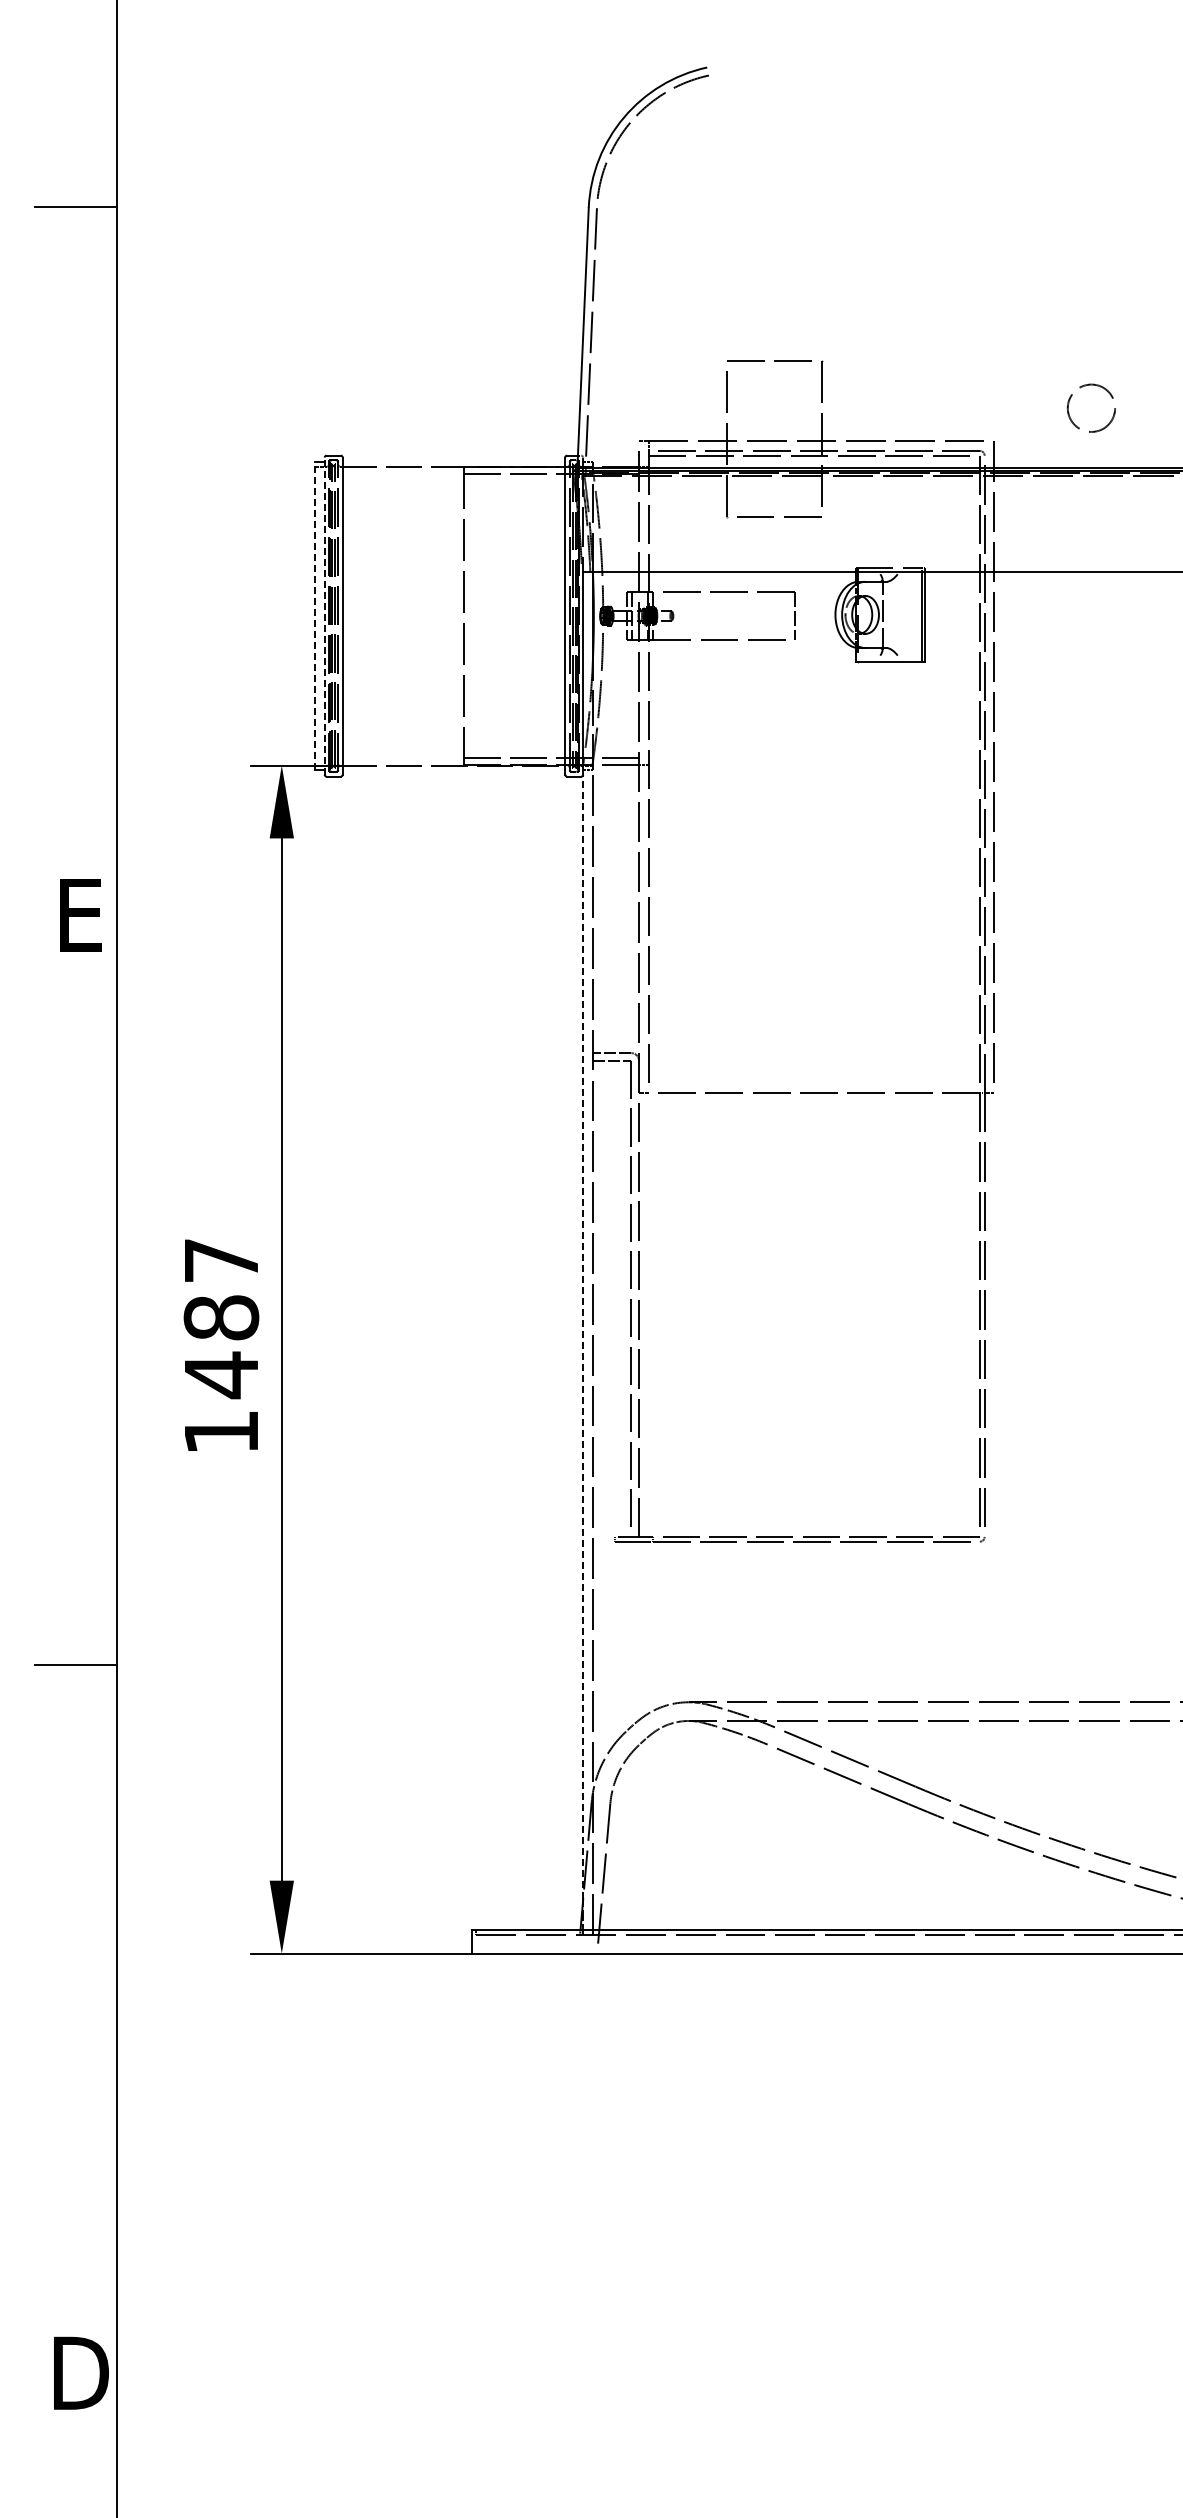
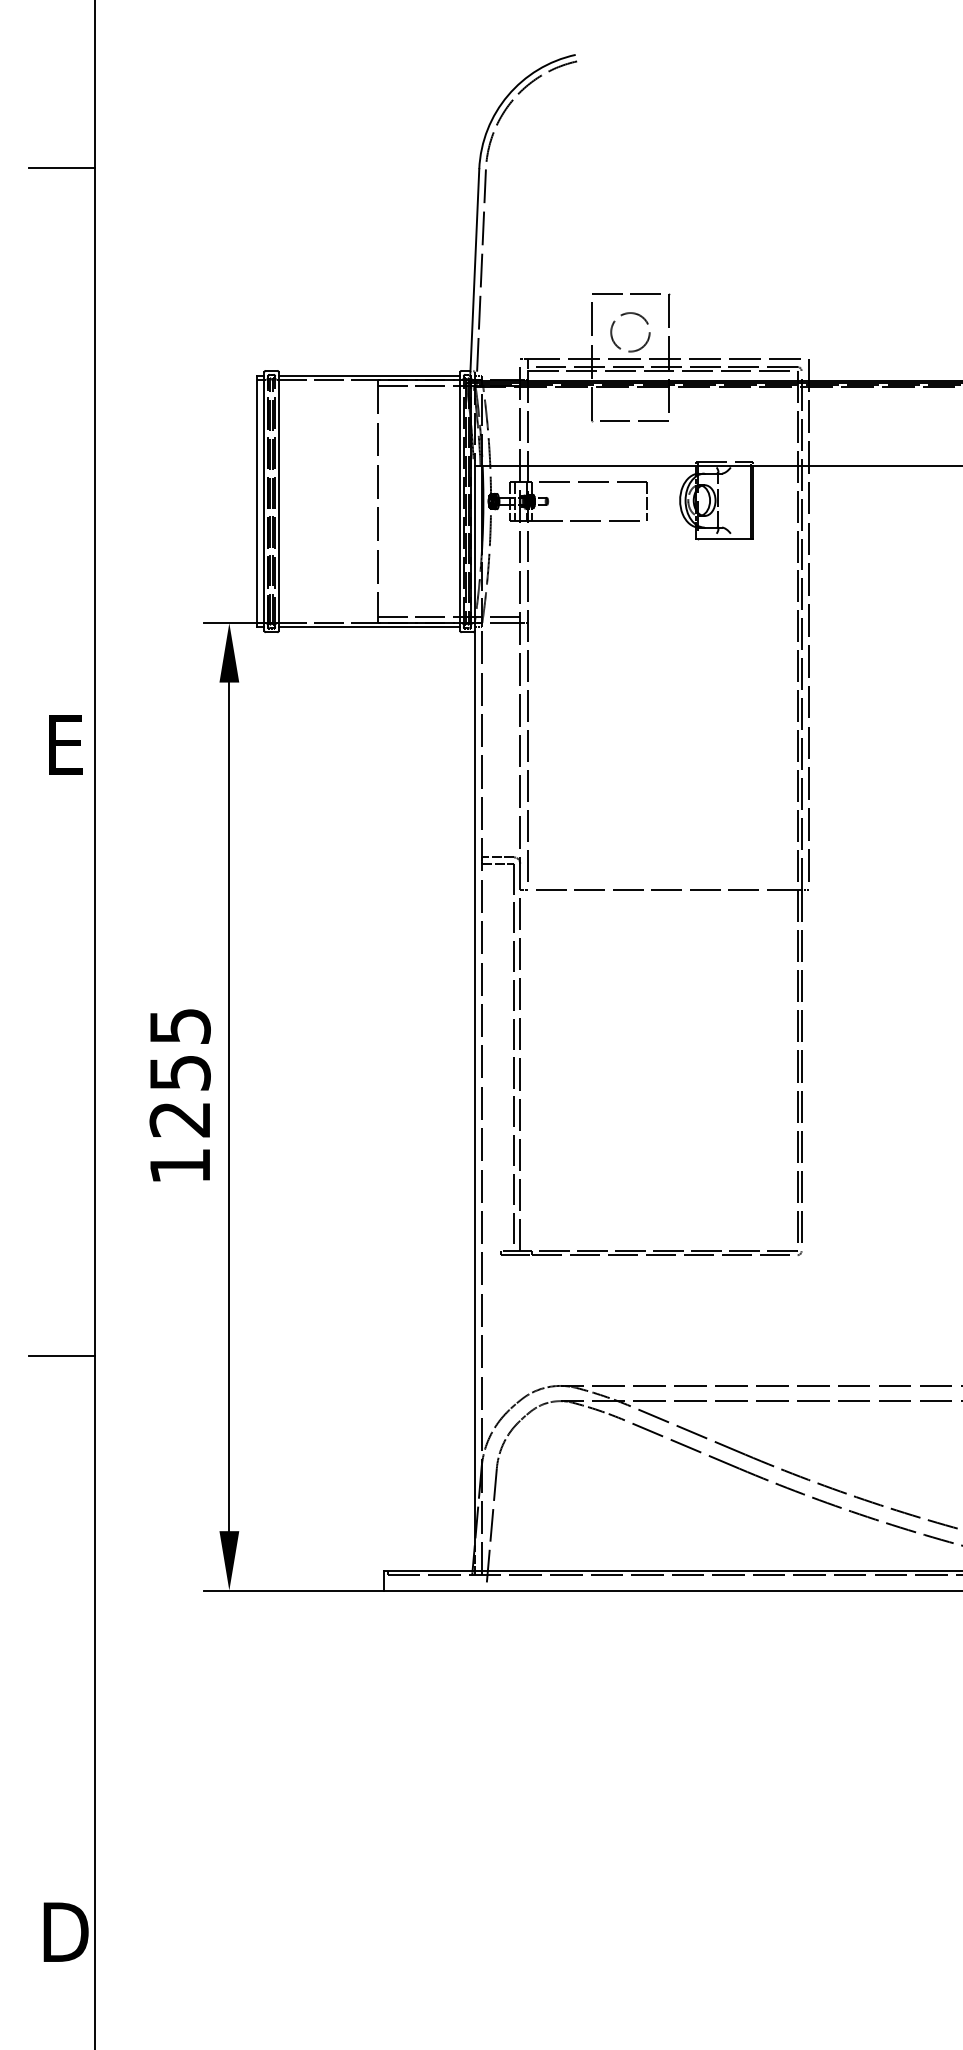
circle: (1090, 407) -> (629, 331), moved
line: (453, 462) -> (369, 376), added
line: (315, 616) -> (256, 501), dashed -> solid
line: (324, 616) -> (264, 501), dashed -> solid
line: (453, 769) -> (369, 626), added
text: (221, 1319) -> (180, 1074), 1487 -> 1255
line: (583, 1336) -> (474, 1088), dashed -> solid

